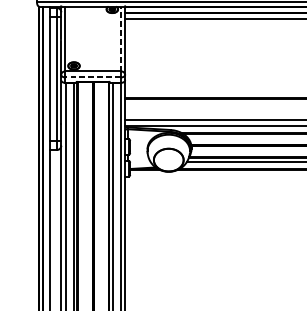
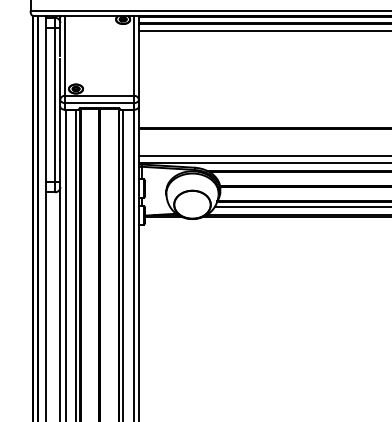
line: (120, 38) -> (133, 55), dashed -> solid
line: (93, 77) -> (99, 103), dashed -> solid

